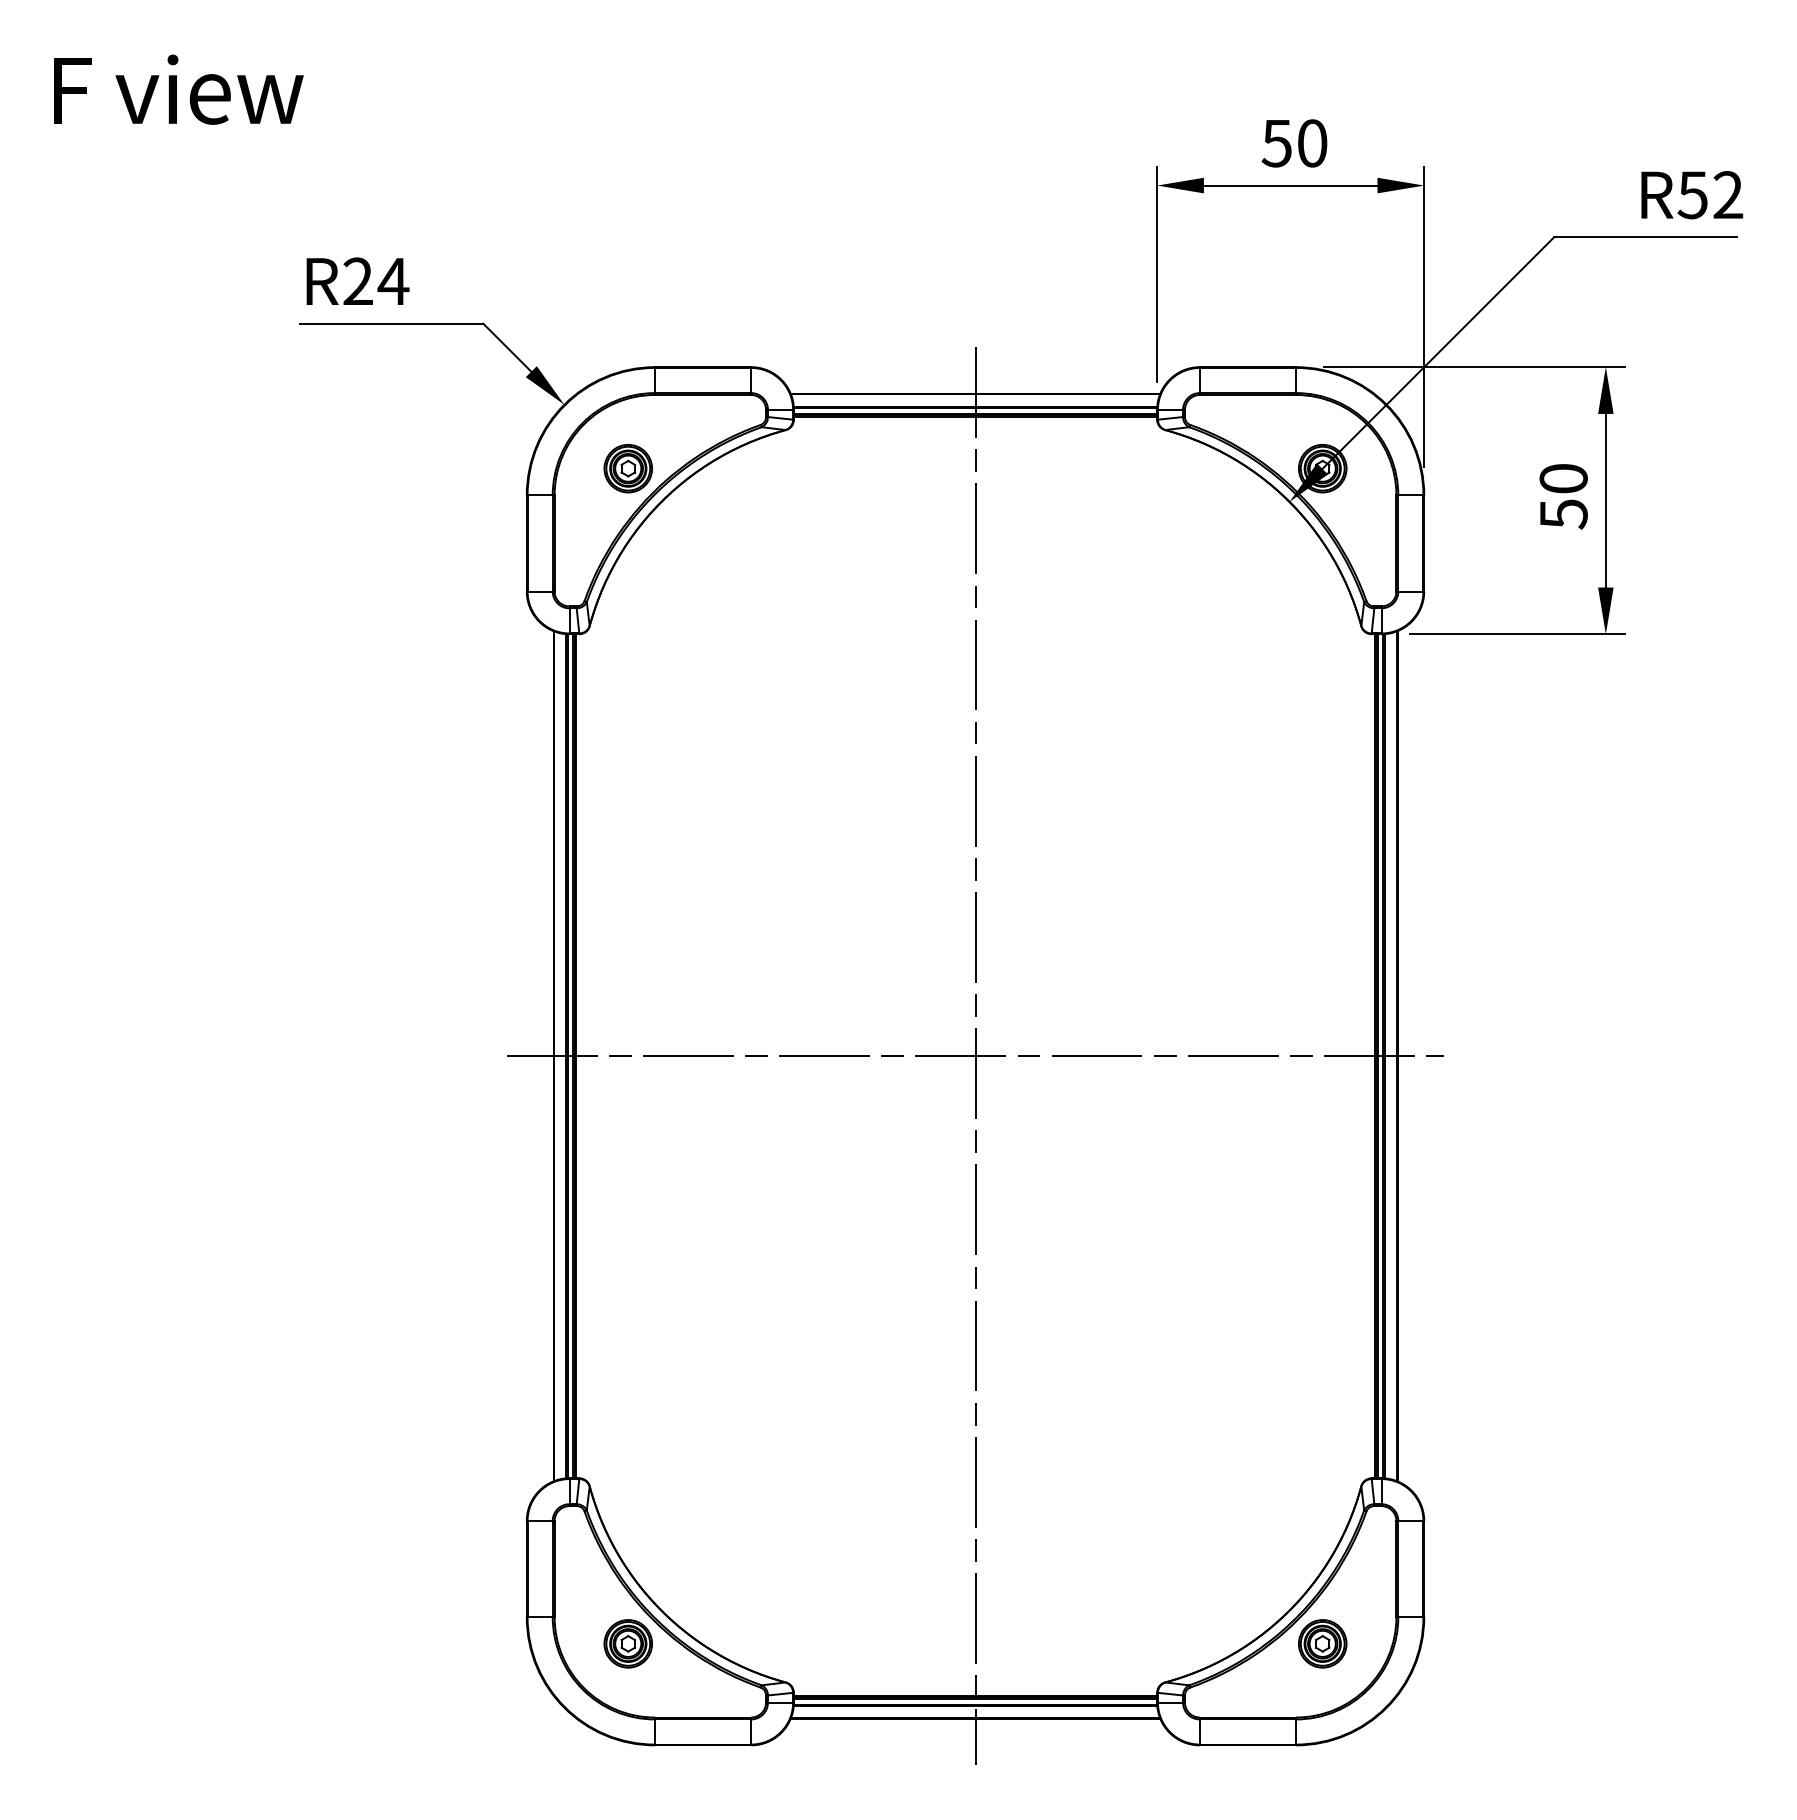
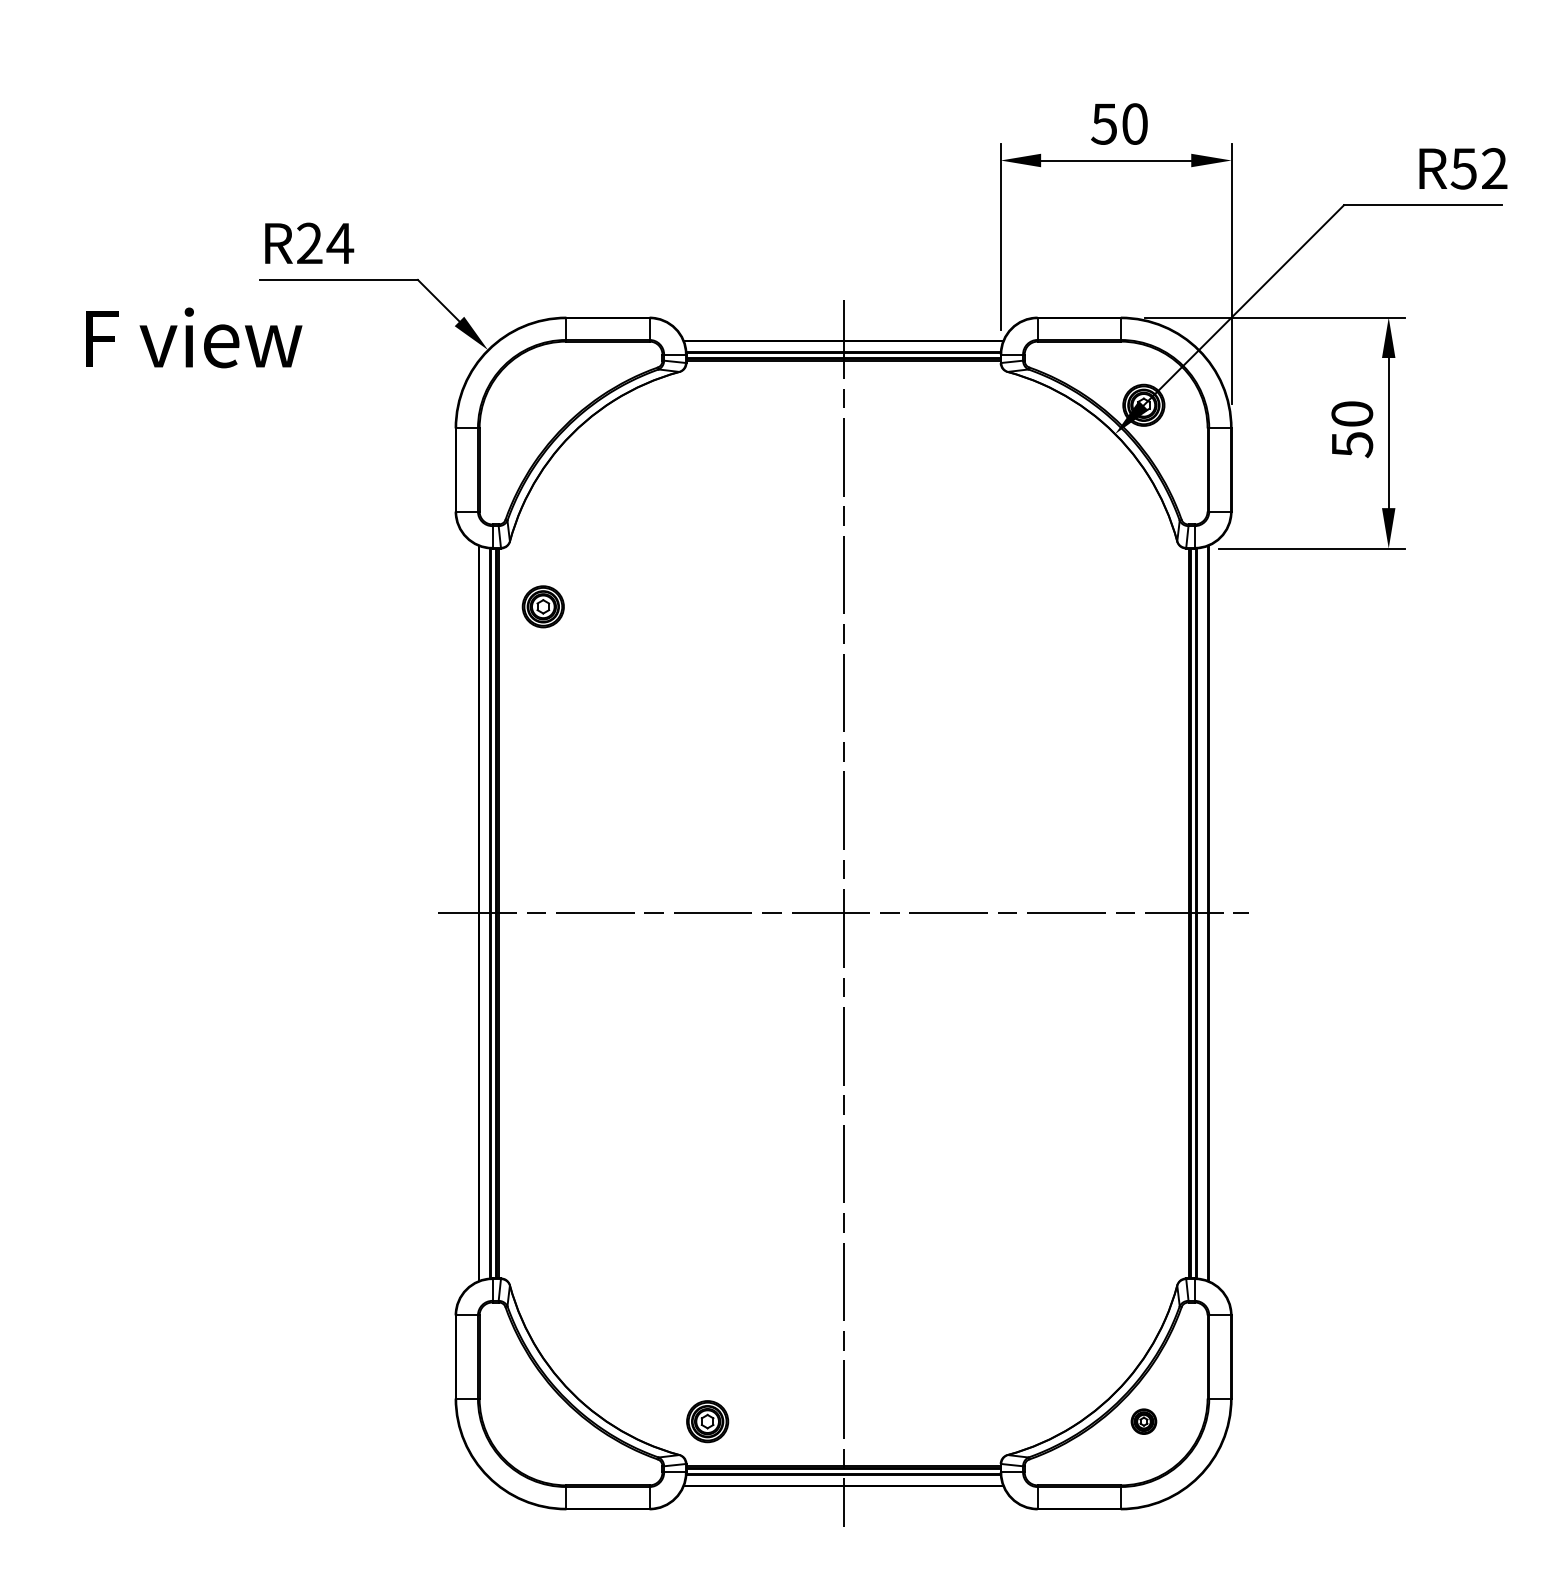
text: (178, 89) -> (194, 337), moved
part: (627, 468) -> (542, 606), moved
part: (627, 1643) -> (706, 1421), moved
part: (1322, 1643) -> (1143, 1421), size x0.6

